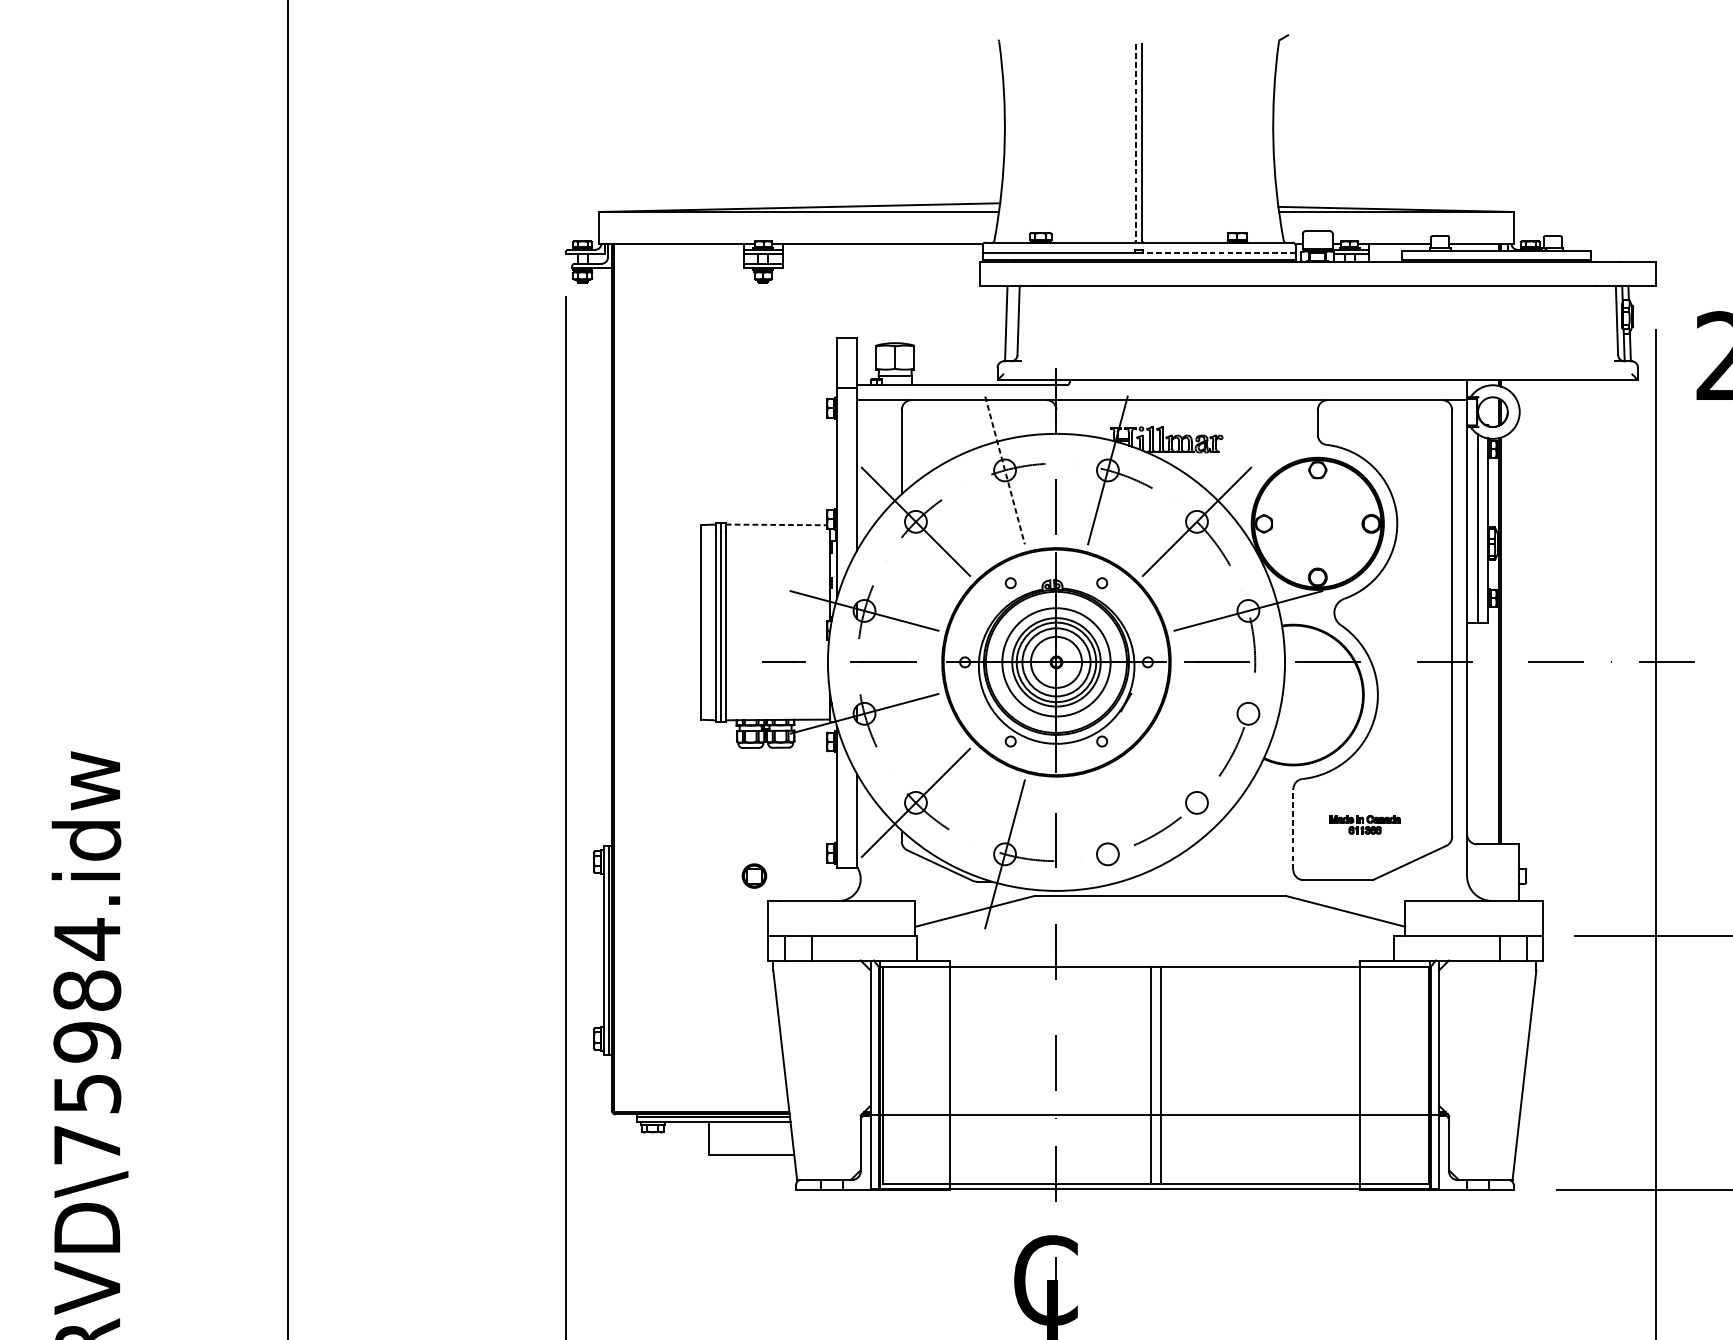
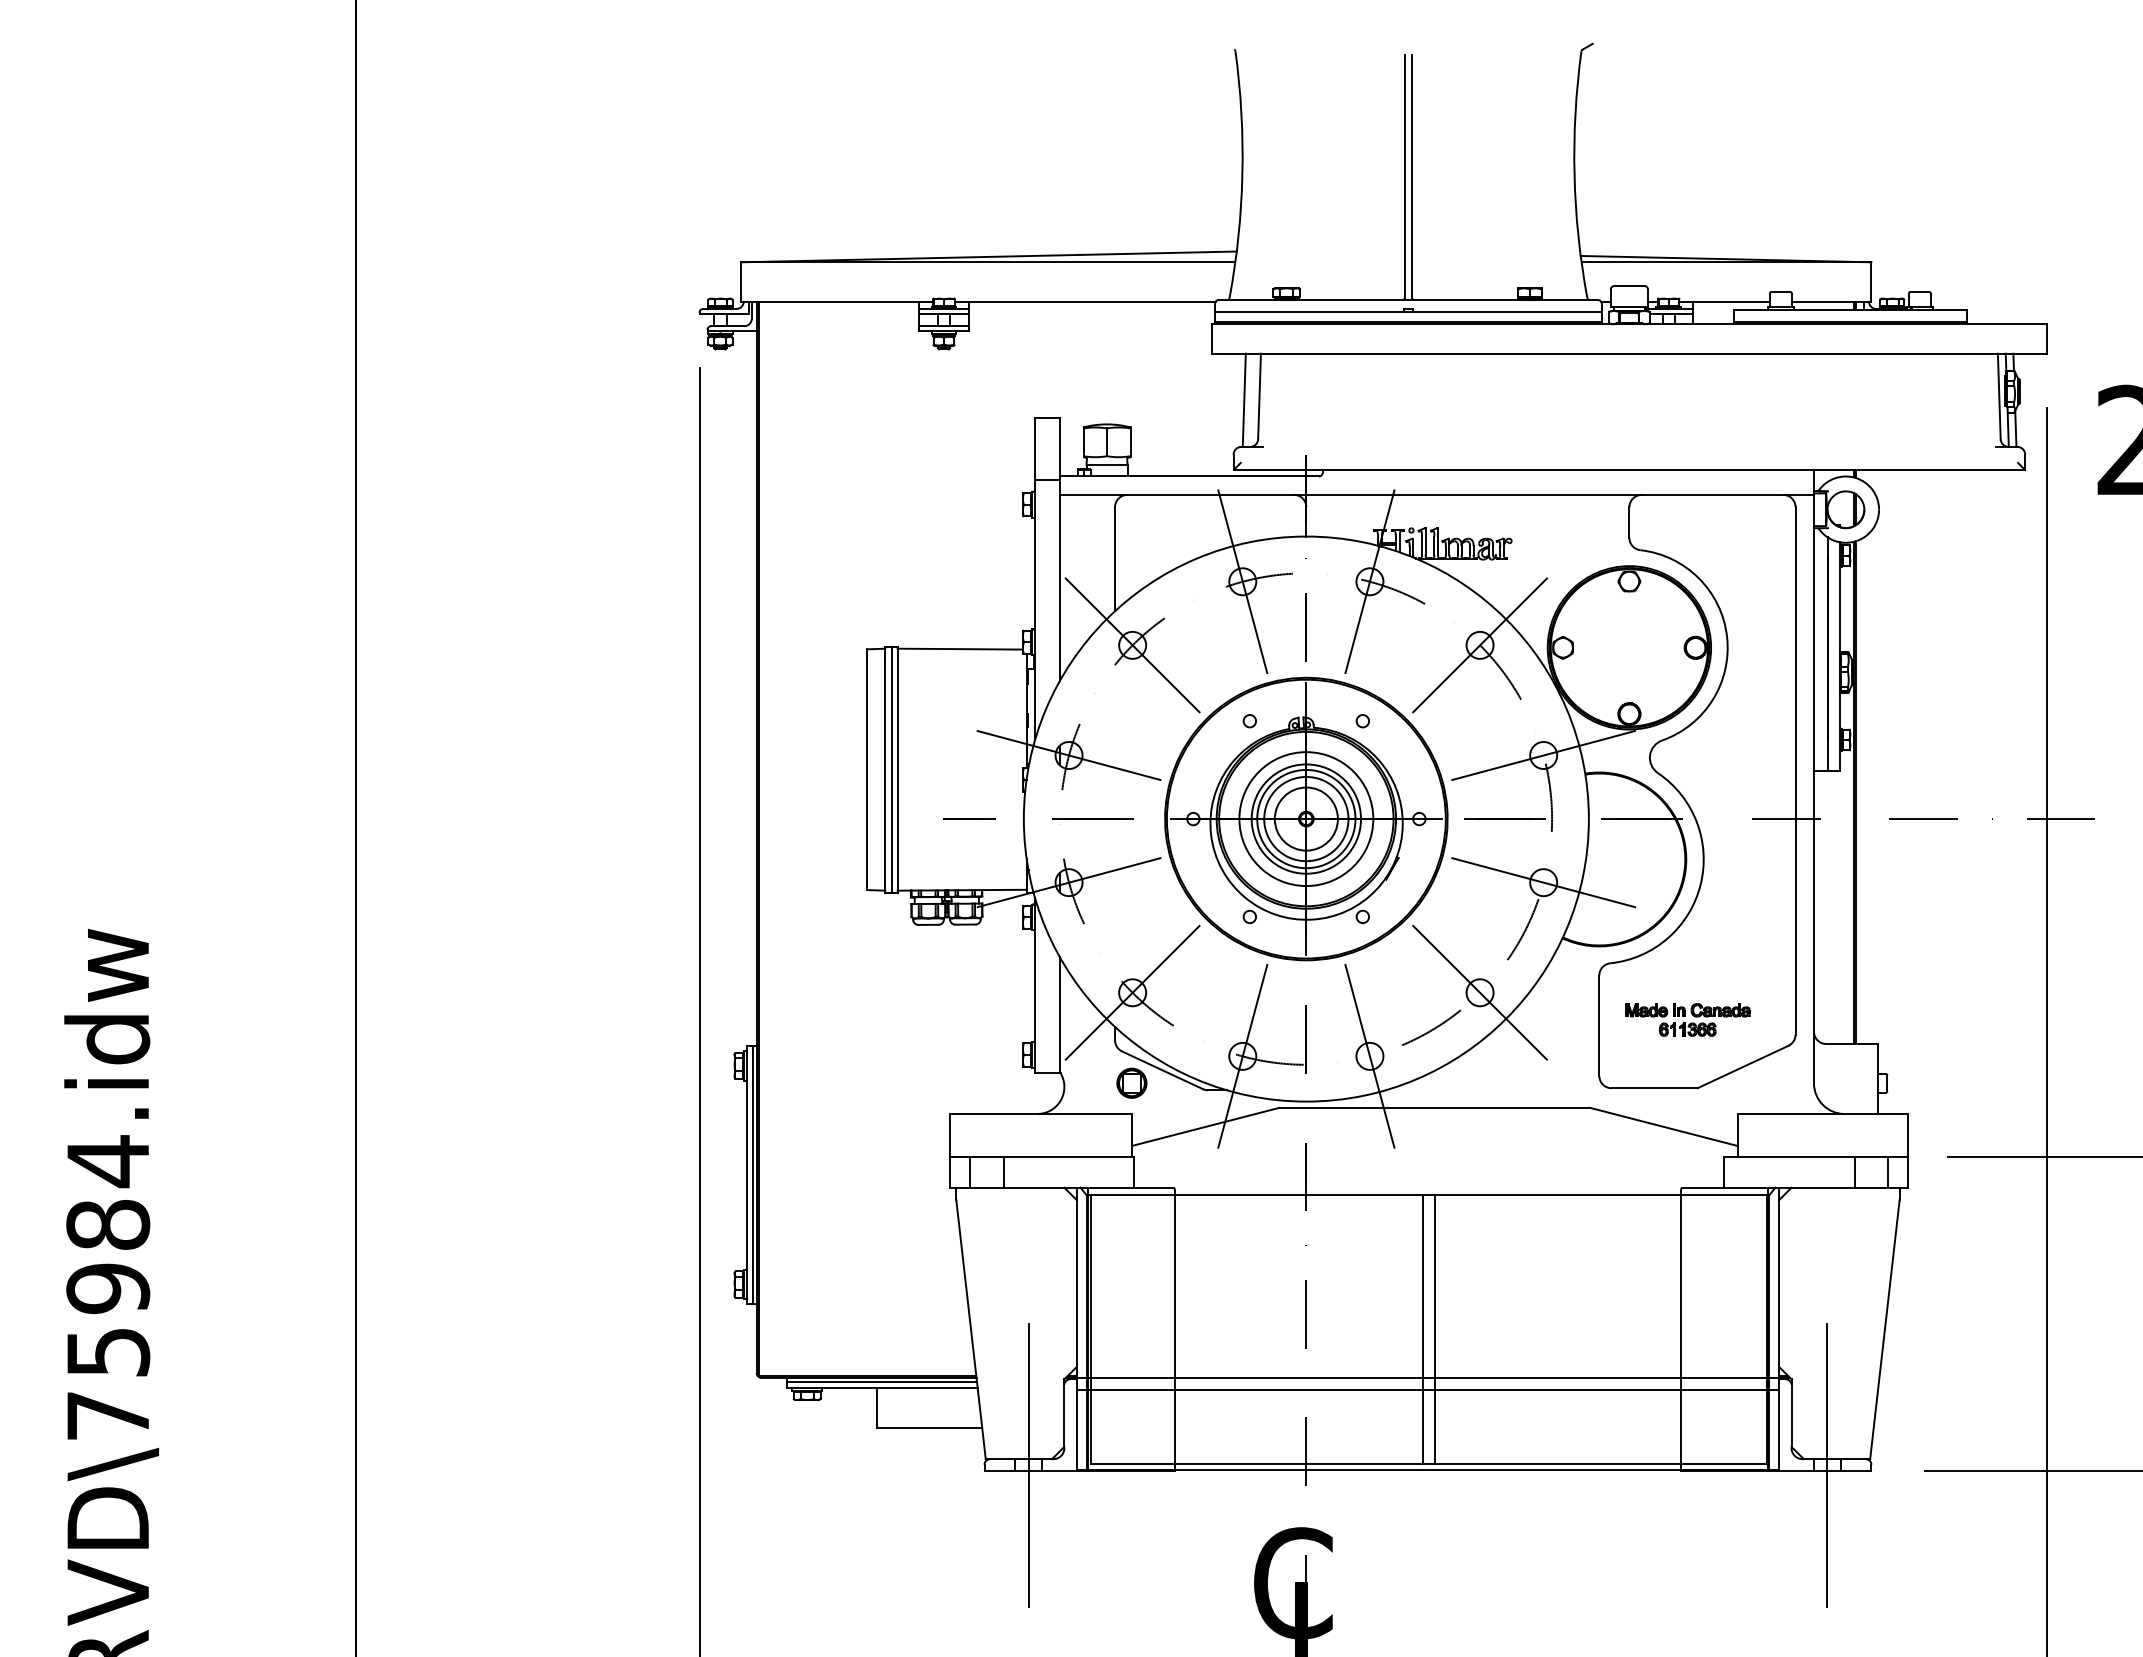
line: (1135, 142) -> (1404, 176), dashed -> solid
line: (1219, 252) -> (1507, 312), dashed -> solid
line: (1004, 470) -> (1242, 581), dashed -> solid
line: (776, 525) -> (960, 649), dashed -> solid
line: (1248, 713) -> (1543, 882), added
line: (1196, 802) -> (1479, 992), added
part: (1364, 824) -> (1687, 1019), size x1.43
line: (1293, 829) -> (1599, 1025), dashed -> solid
line: (1107, 854) -> (1369, 1056), added
part: (754, 875) -> (1131, 1082), moved
line: (1154, 1124) -> (1427, 1390), added
line: (831, 1185) -> (1028, 1465), added
line: (1478, 1185) -> (1827, 1465), added

